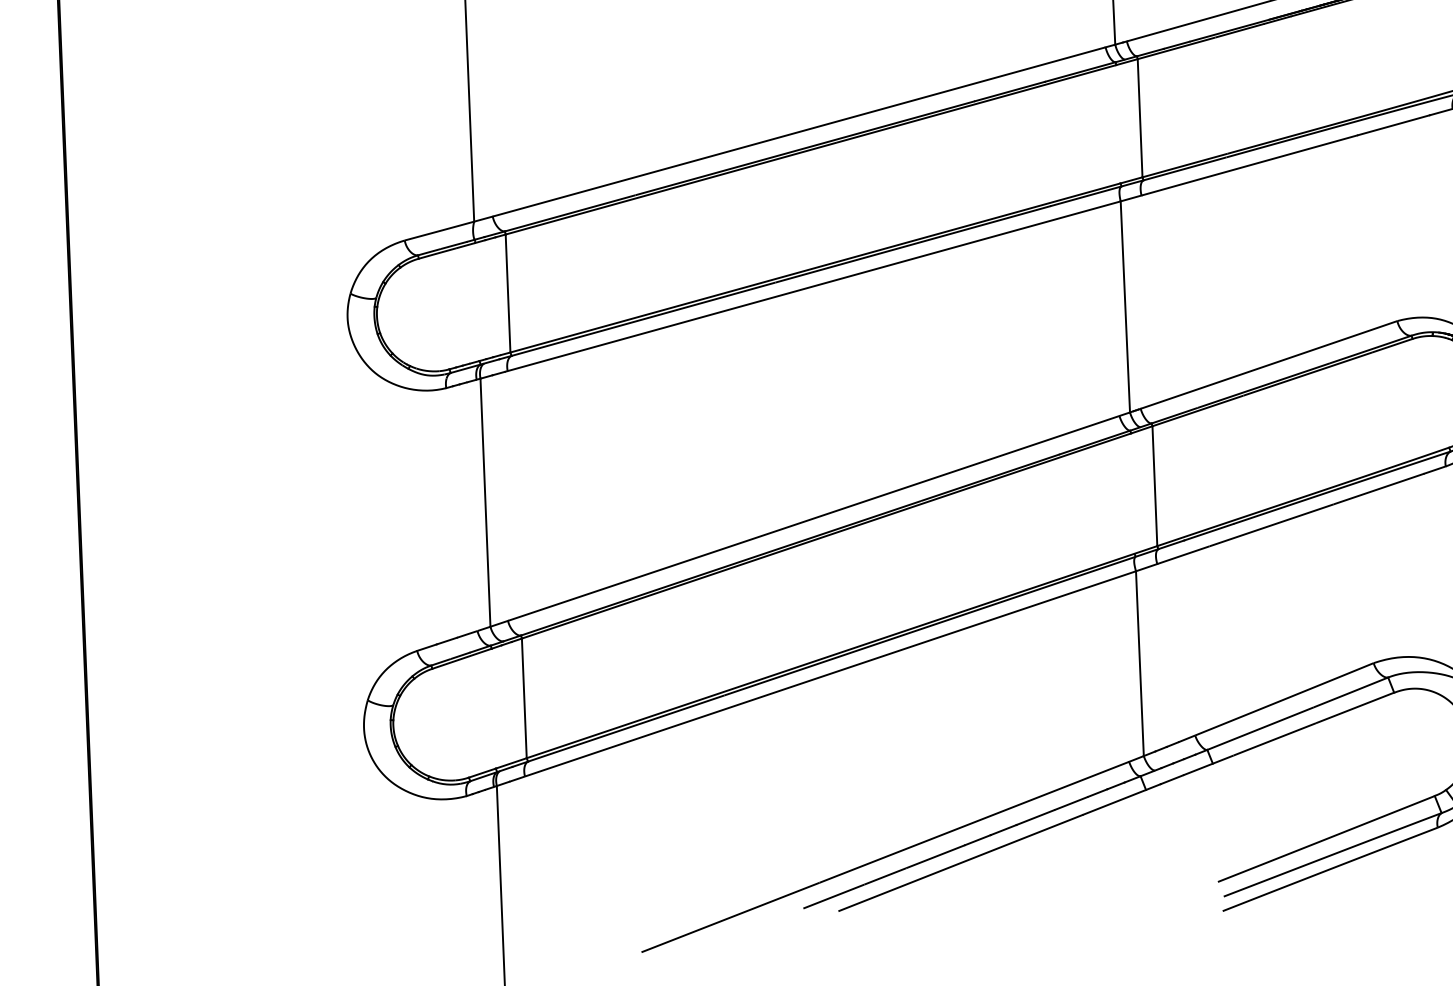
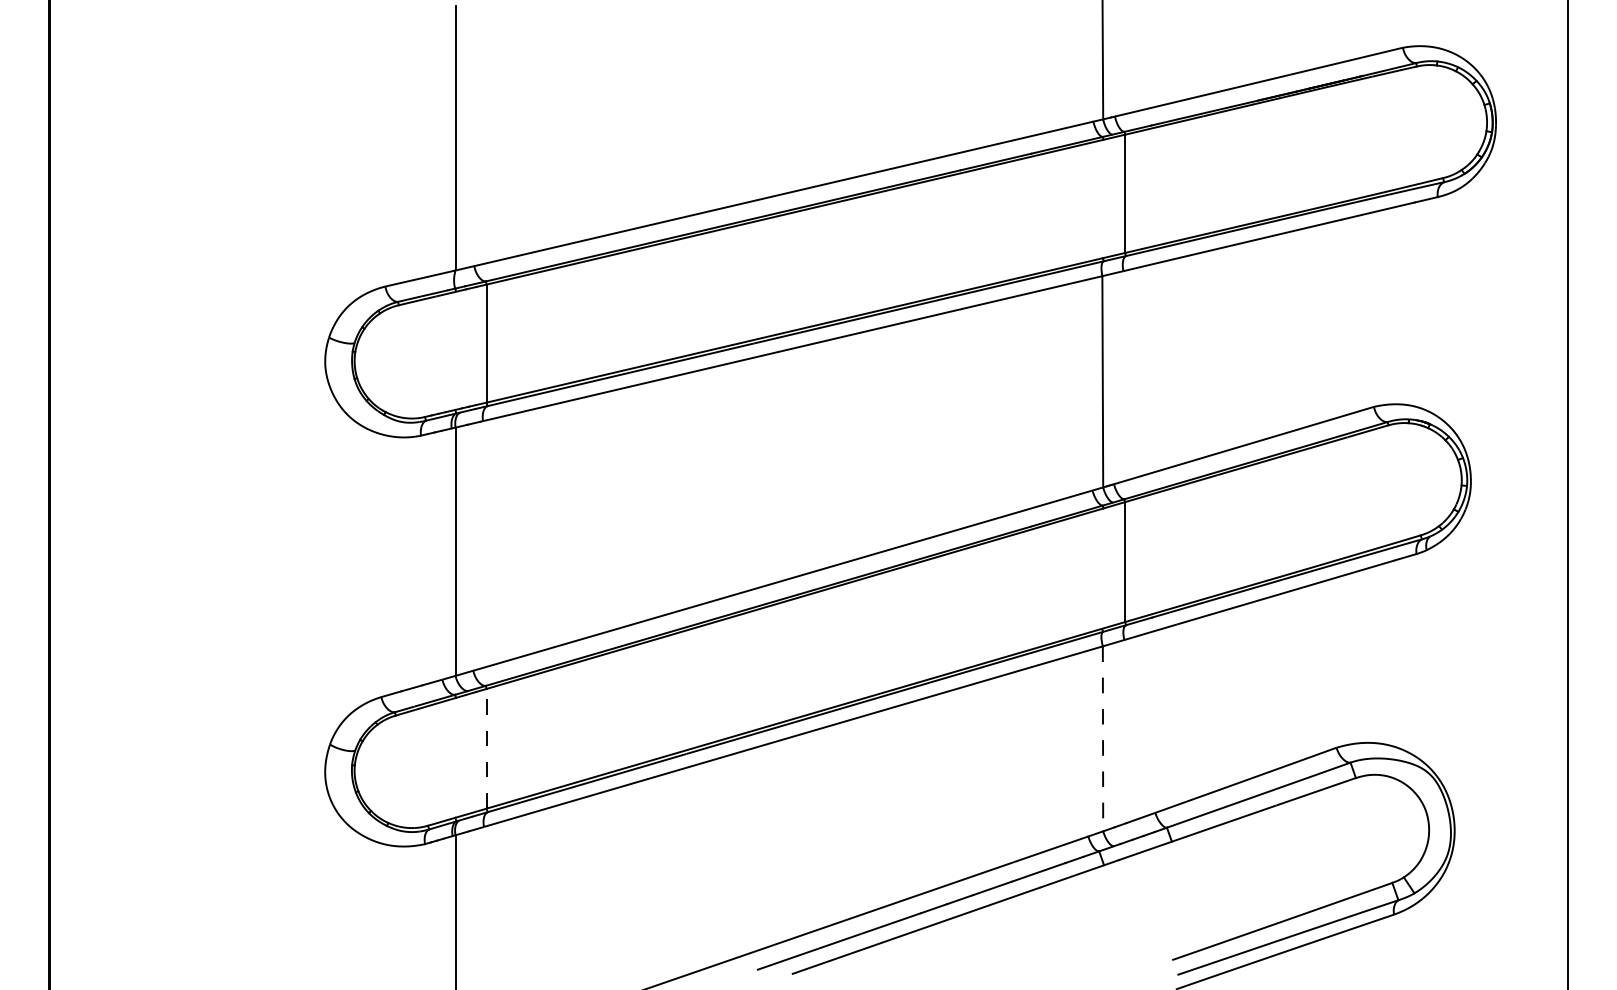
line: (1140, 664) -> (1103, 739), solid -> dashed
line: (524, 698) -> (486, 748), solid -> dashed

